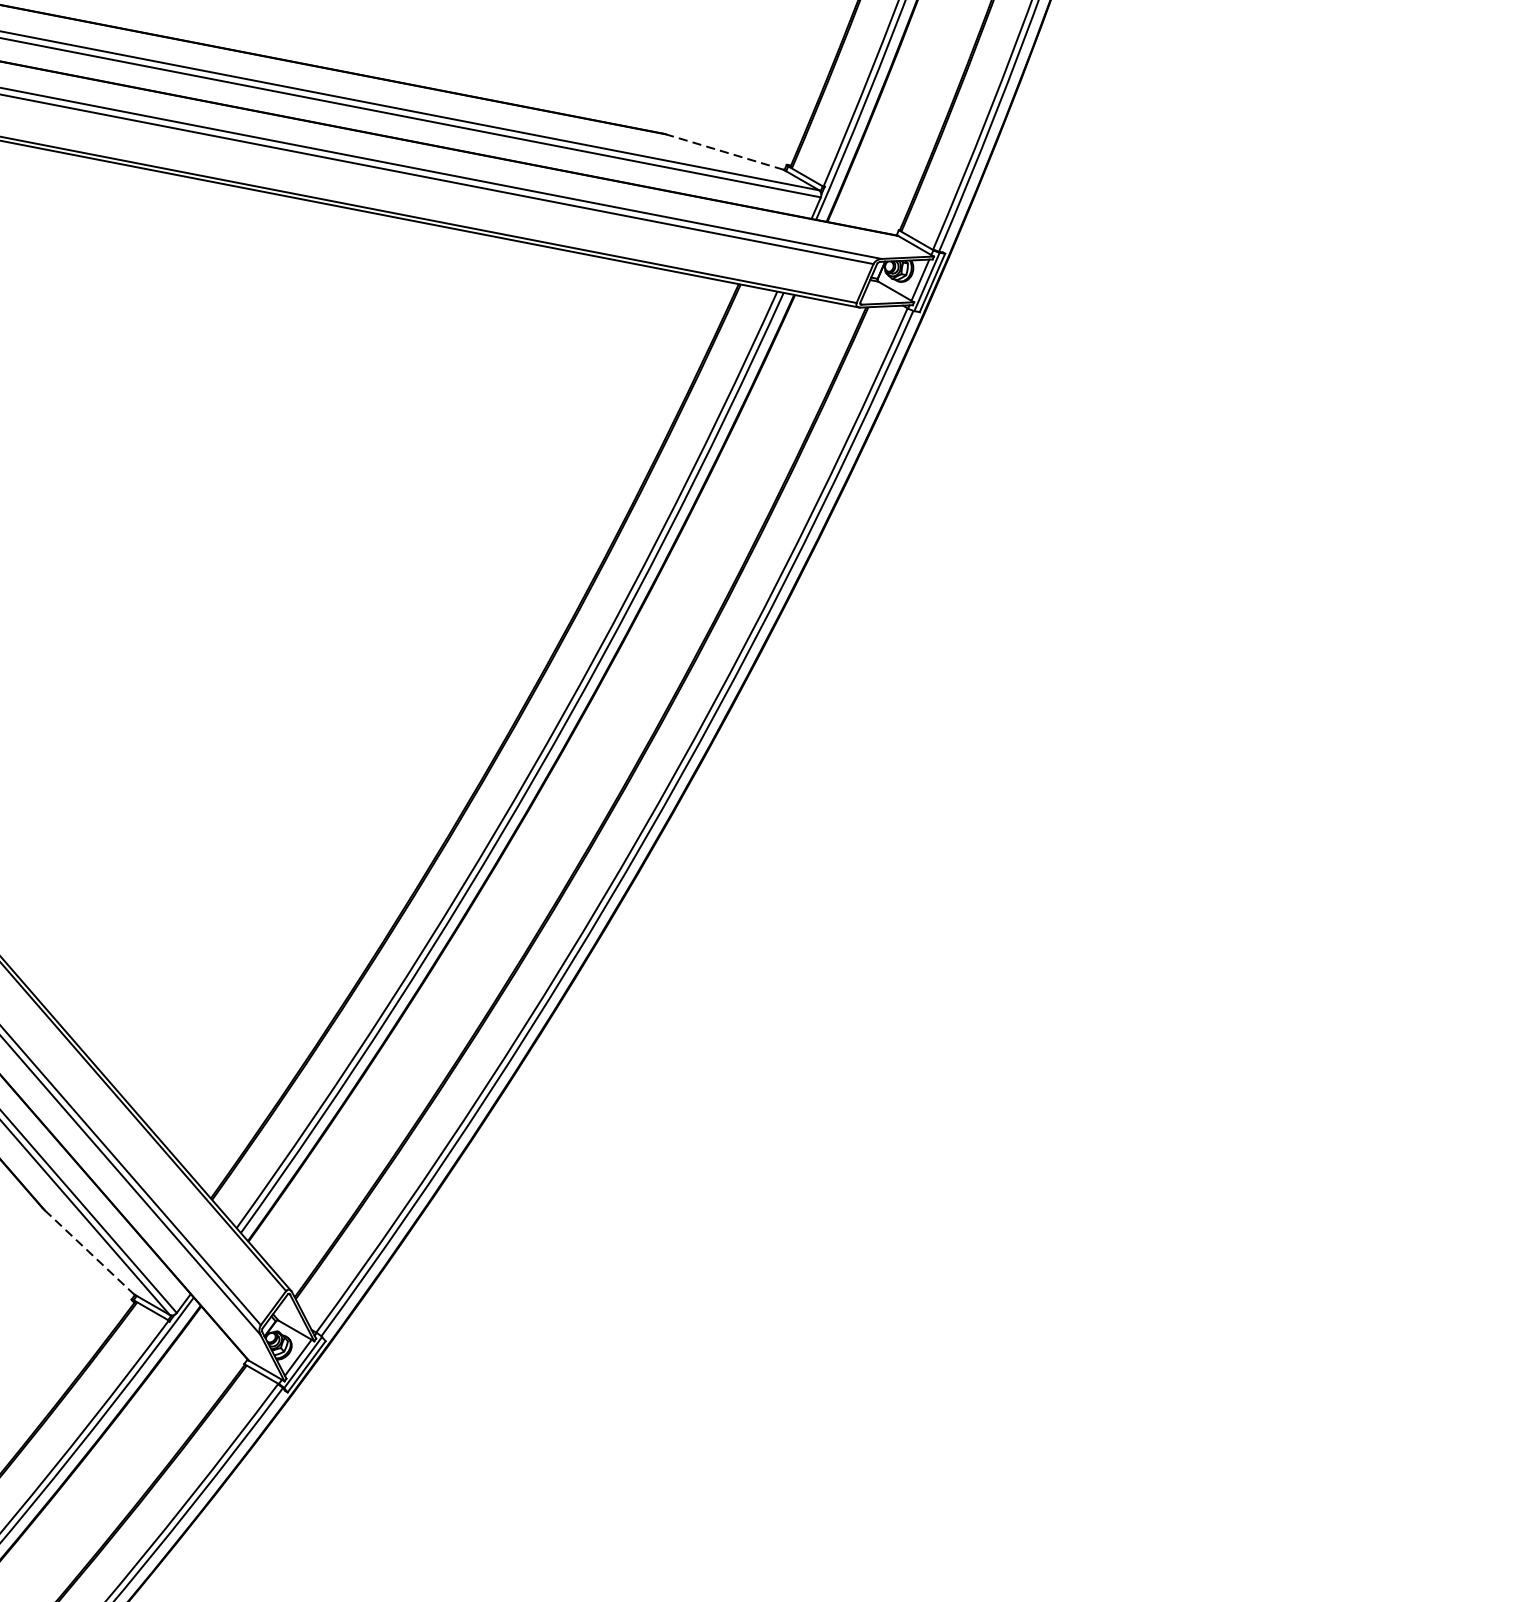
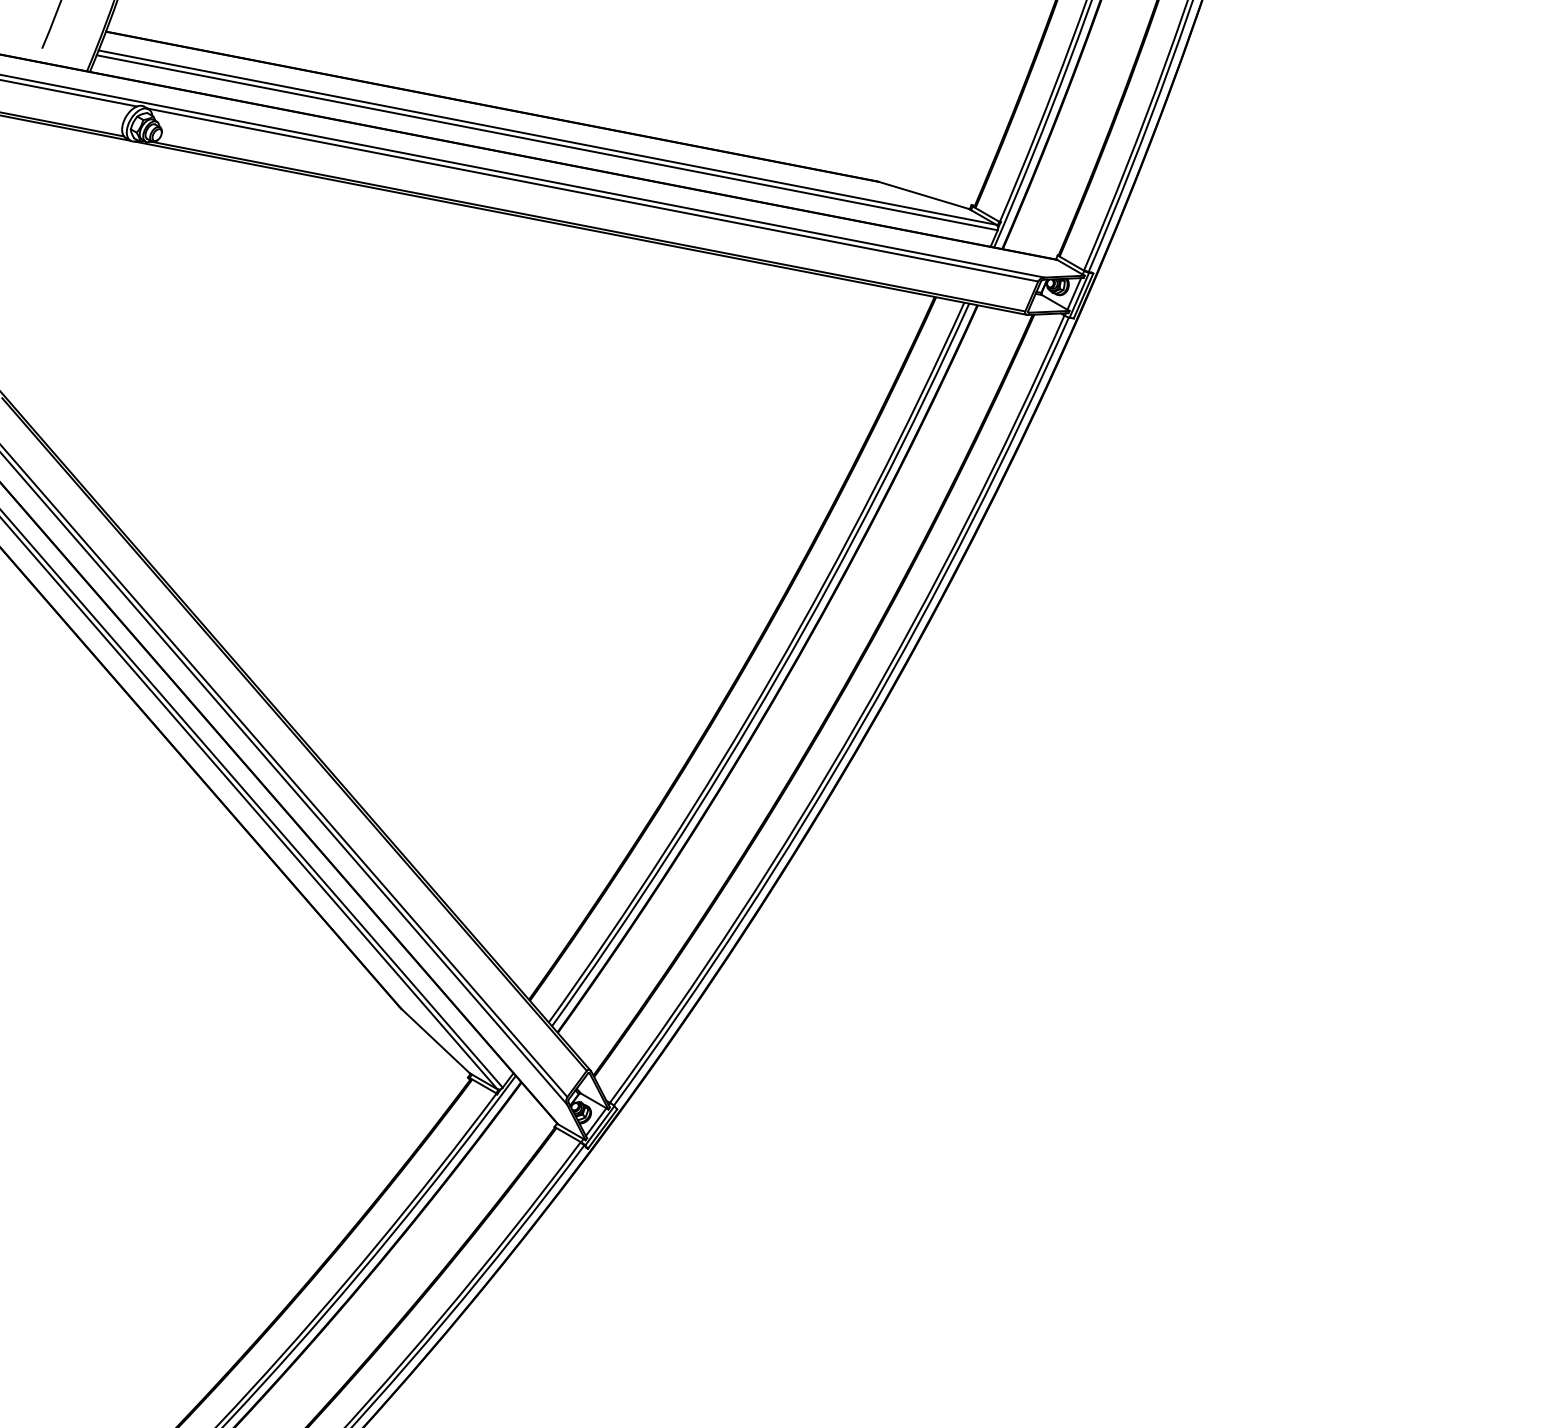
line: (724, 152) -> (923, 195), dashed -> solid
line: (89, 1252) -> (435, 1041), dashed -> solid

